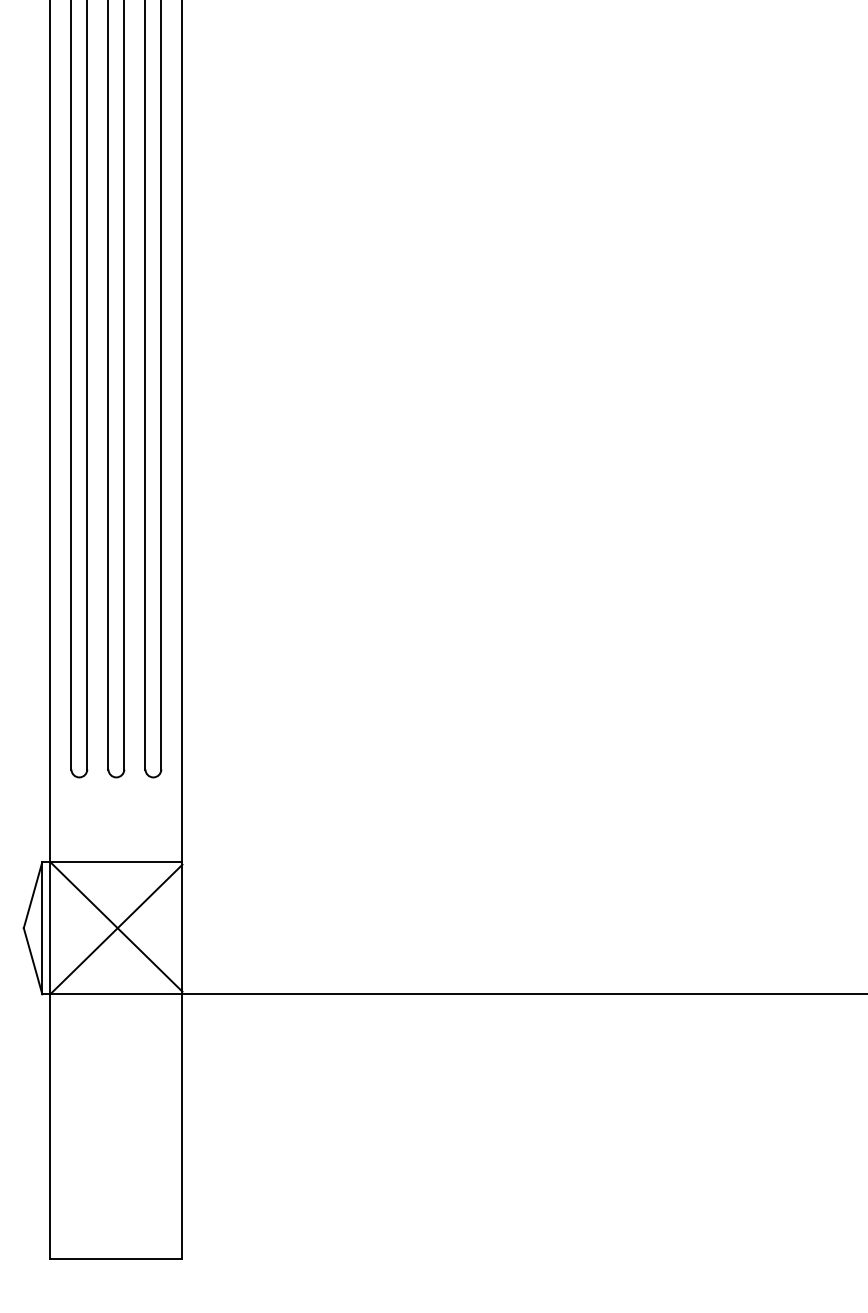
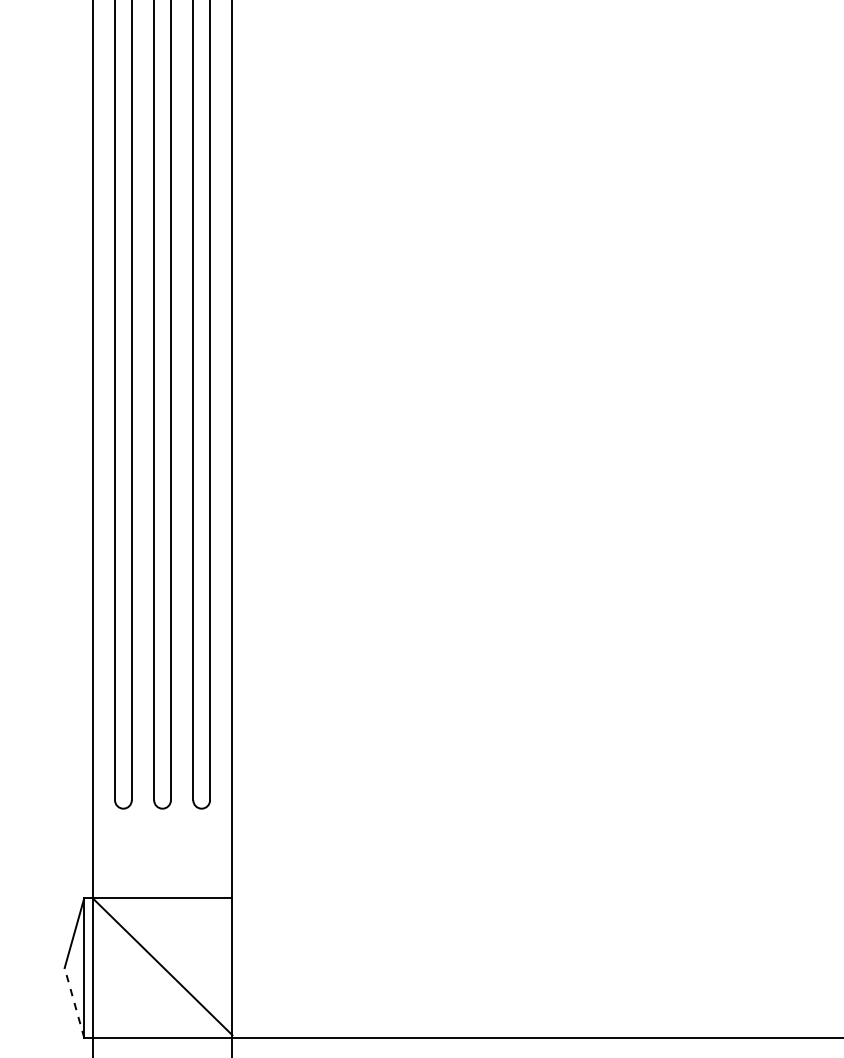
line: (116, 929) -> (162, 969), removed
line: (32, 960) -> (73, 1002), solid -> dashed

